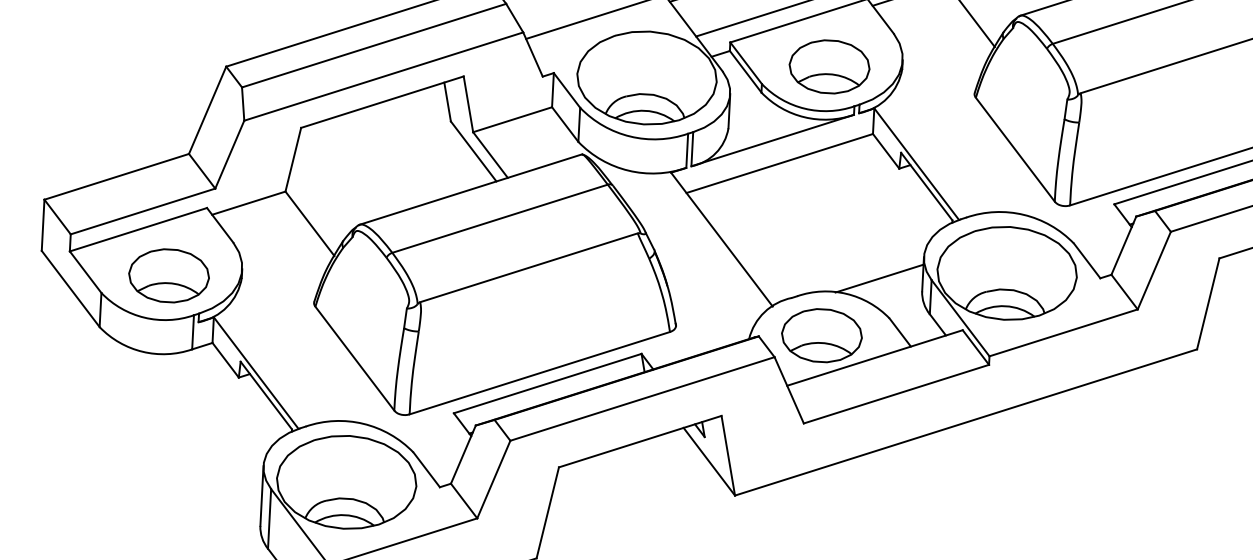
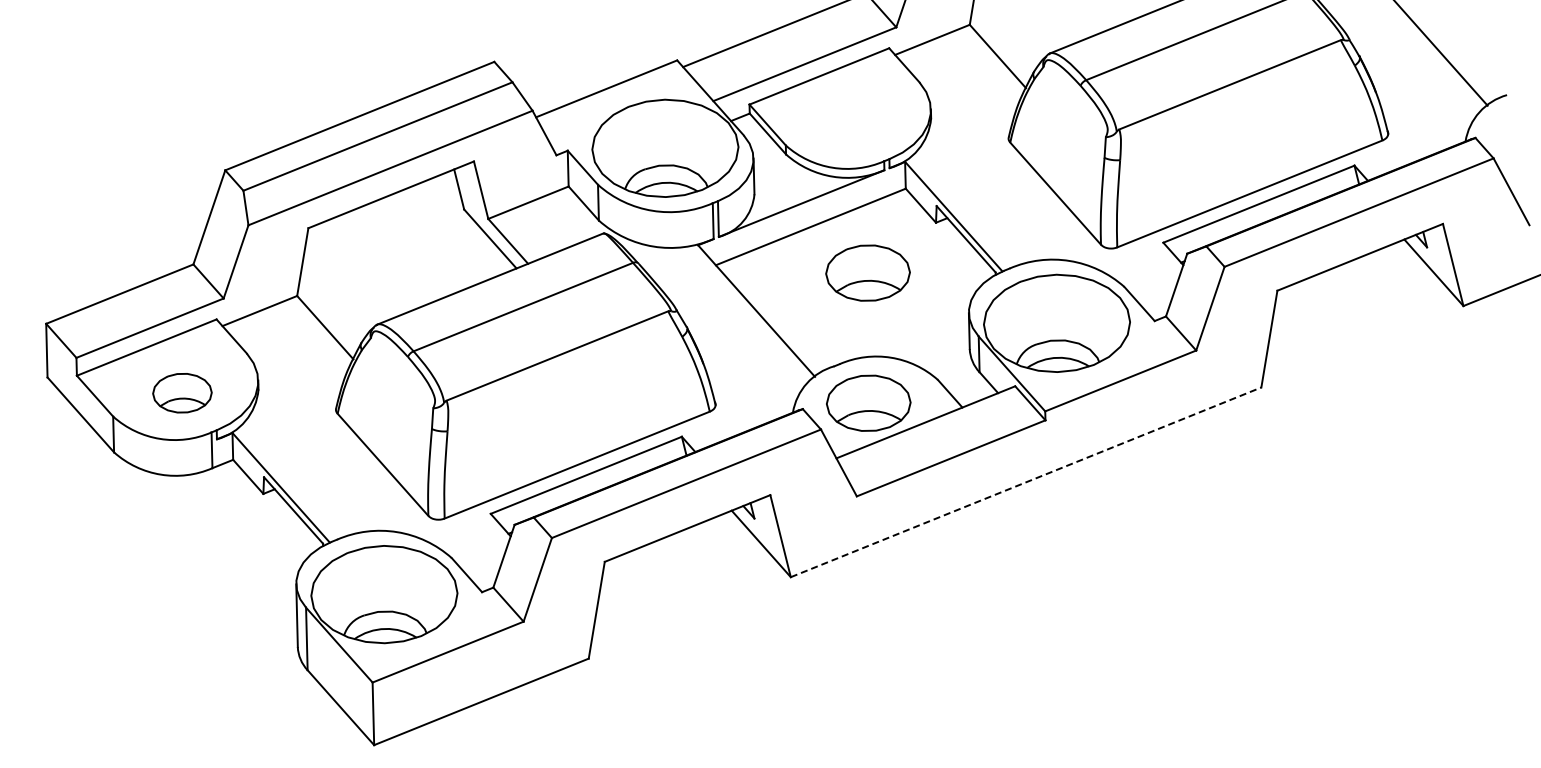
part: (829, 66) -> (867, 272), moved
part: (169, 275) -> (182, 392), size x0.7
line: (879, 279) -> (924, 339), removed
line: (966, 422) -> (1026, 482), solid -> dashed

